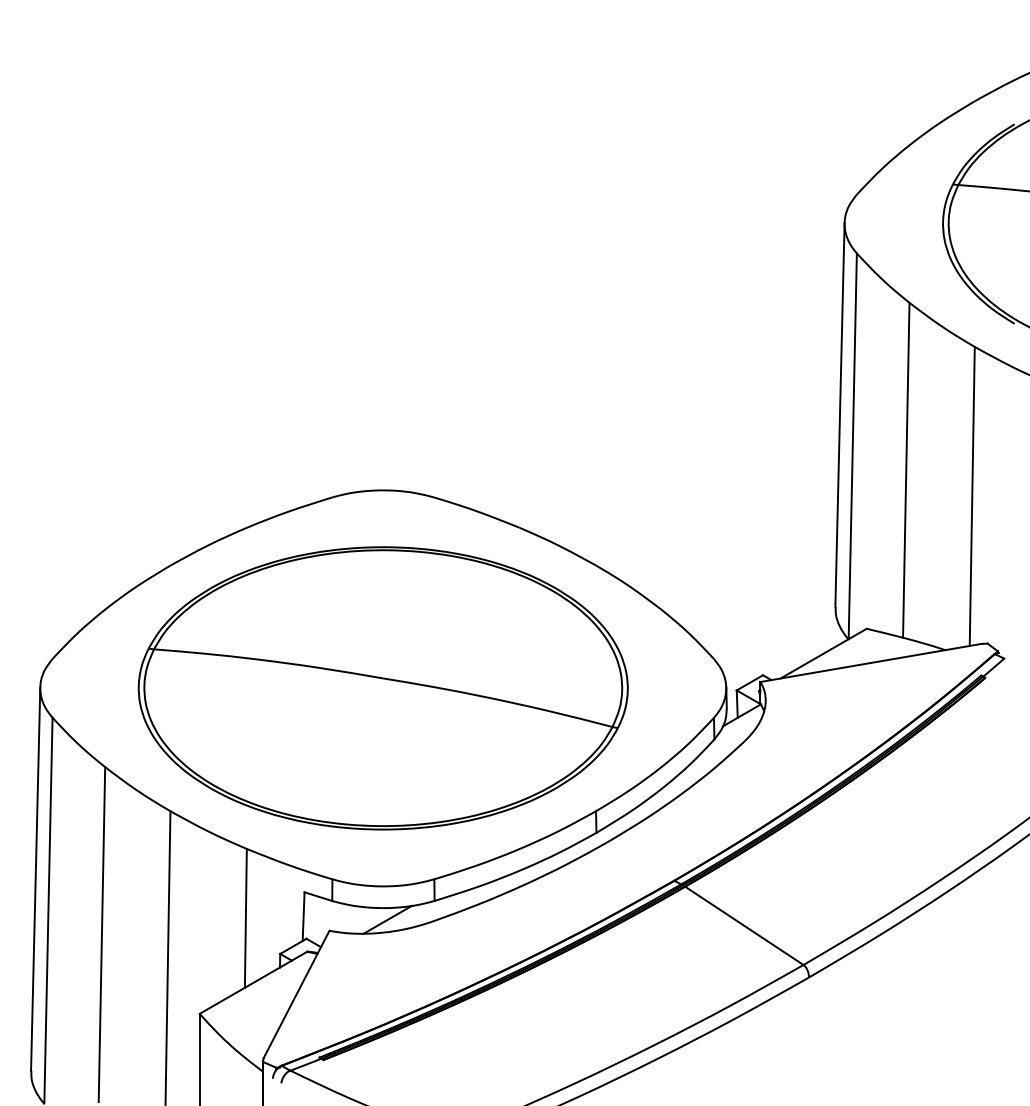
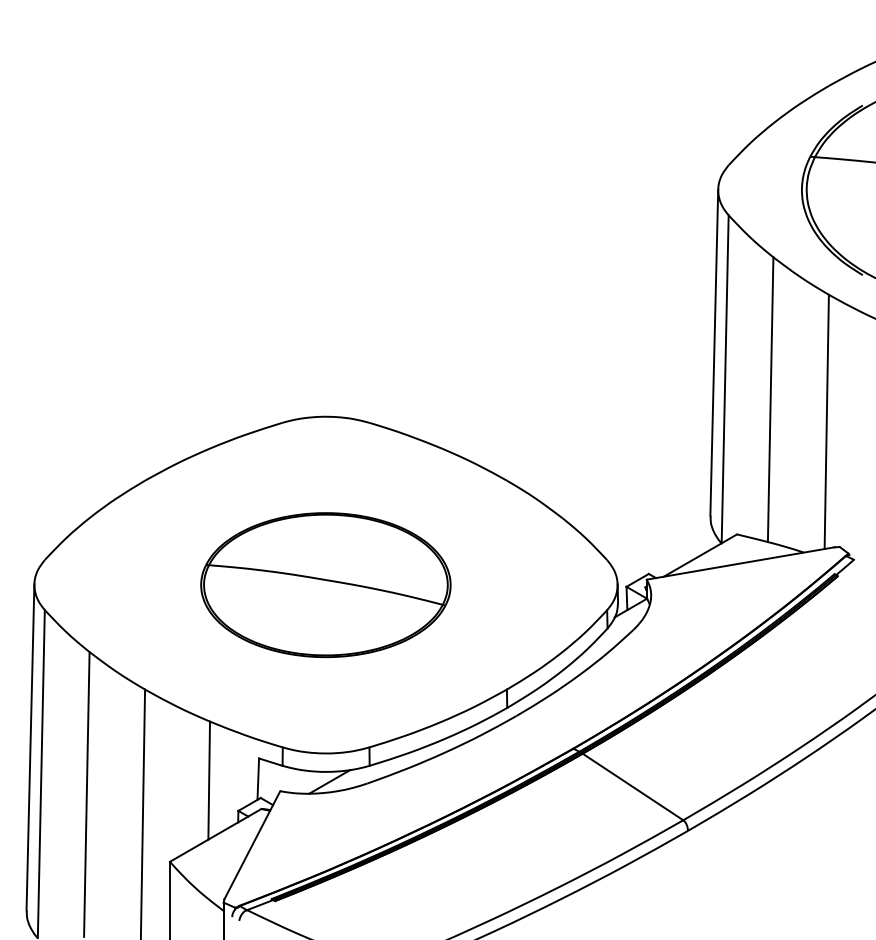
part: (382, 688) -> (325, 585), size x0.6

